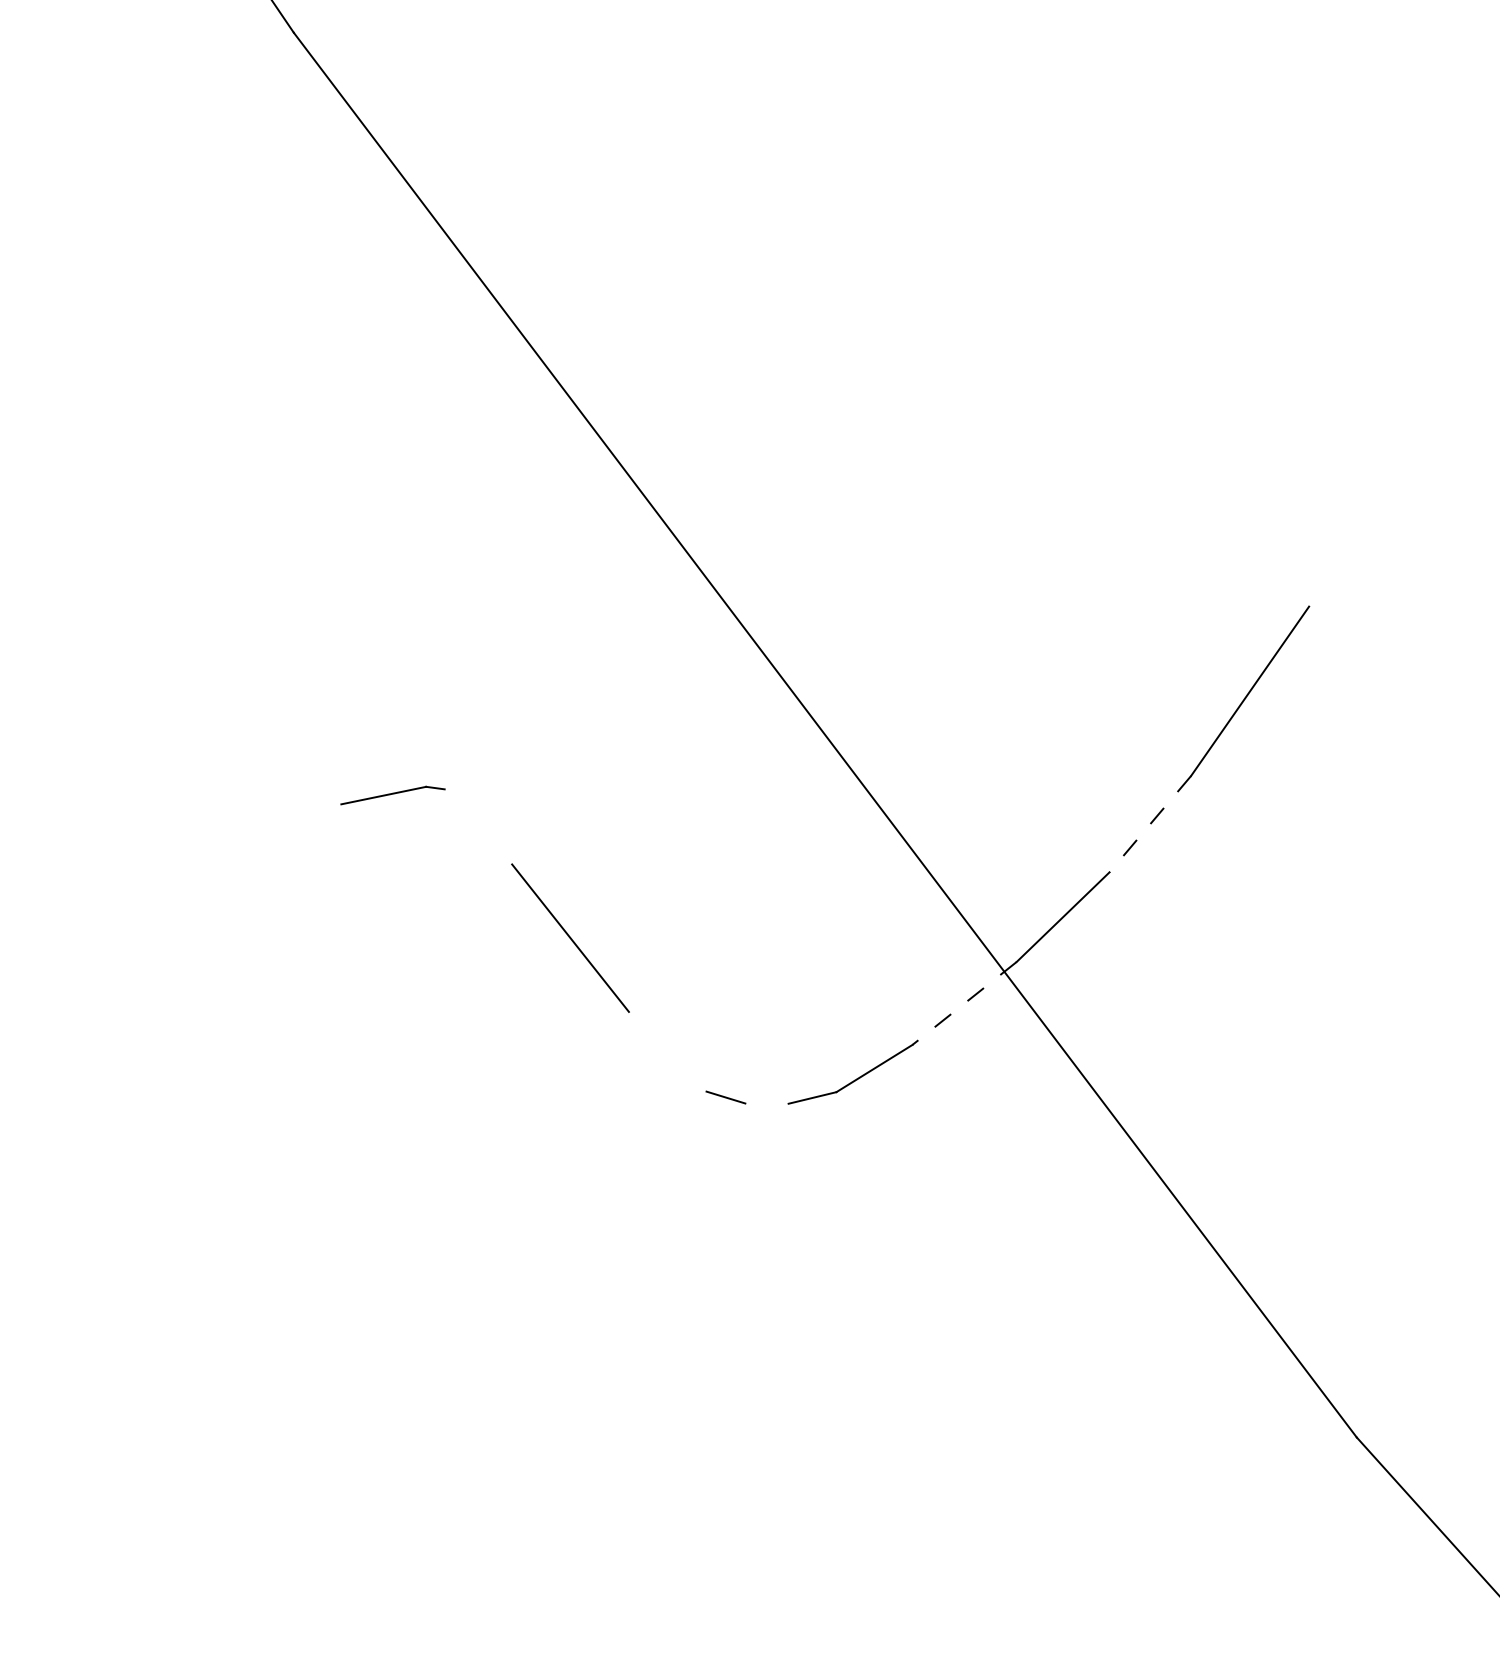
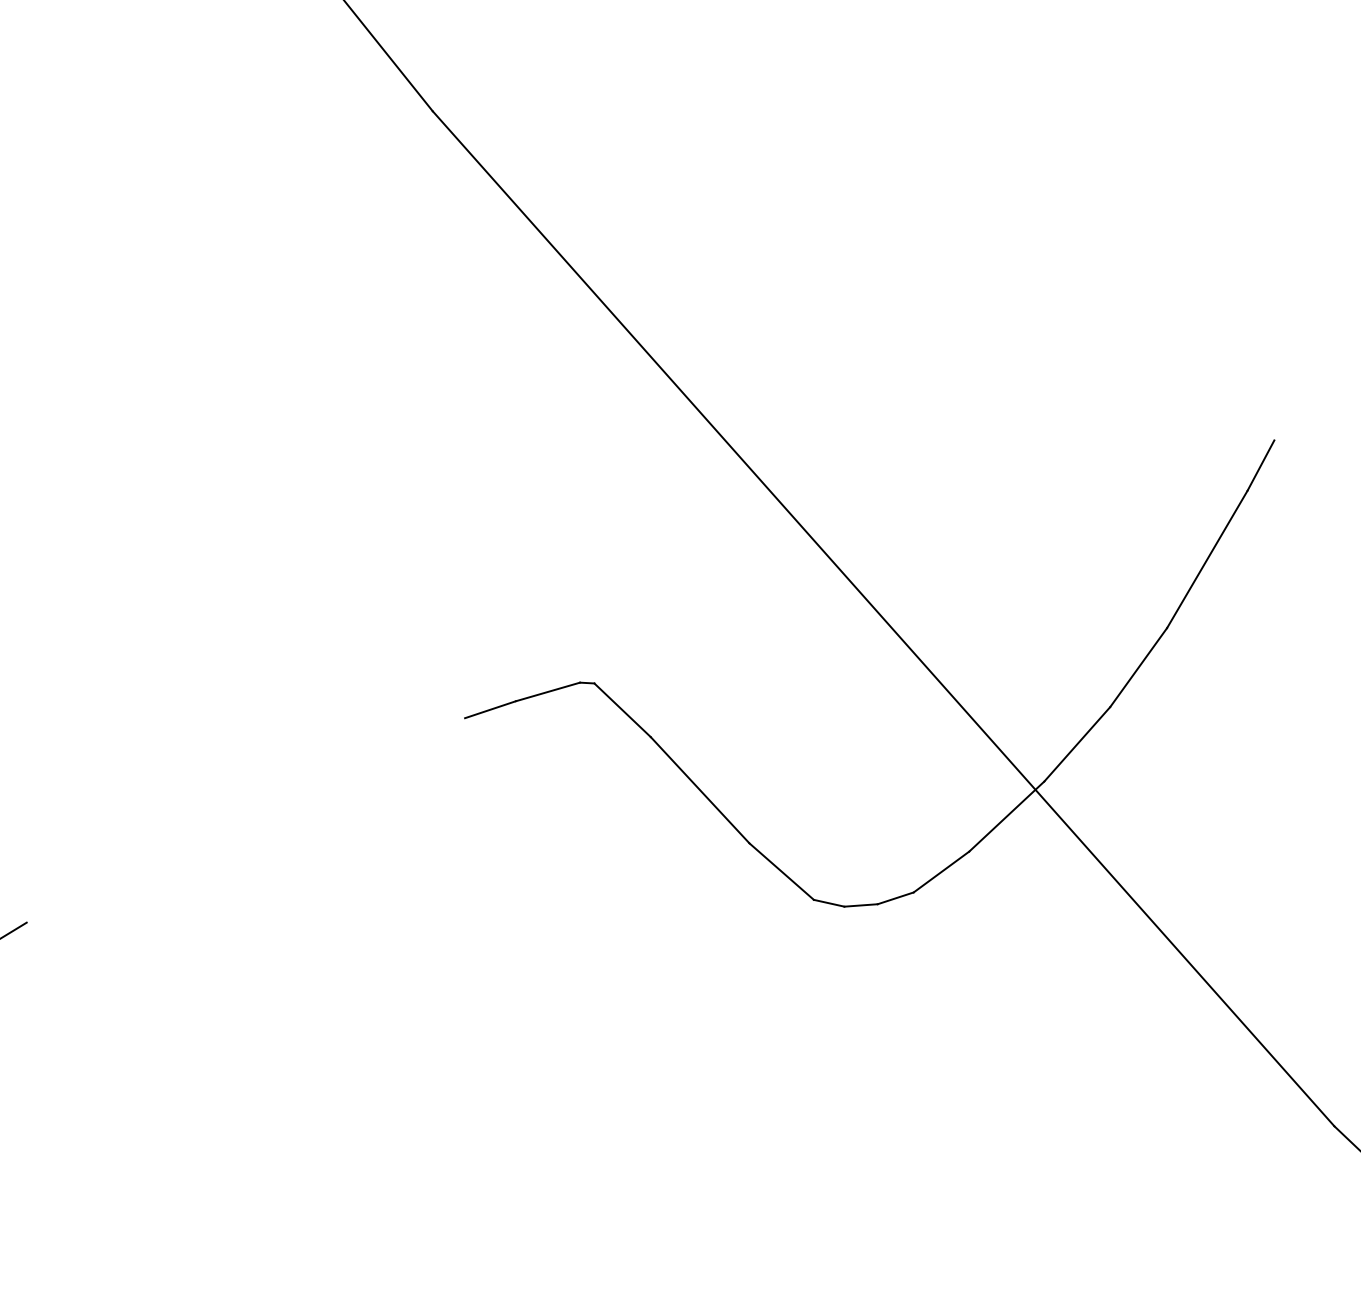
line: (1328, 575) -> (1260, 465), added
line: (307, 812) -> (490, 709), added
line: (1150, 824) -> (1138, 667), dashed -> solid
line: (478, 827) -> (622, 710), added
line: (964, 1003) -> (1006, 816), dashed -> solid
line: (667, 1051) -> (781, 871), added
line: (766, 1103) -> (860, 905), added

